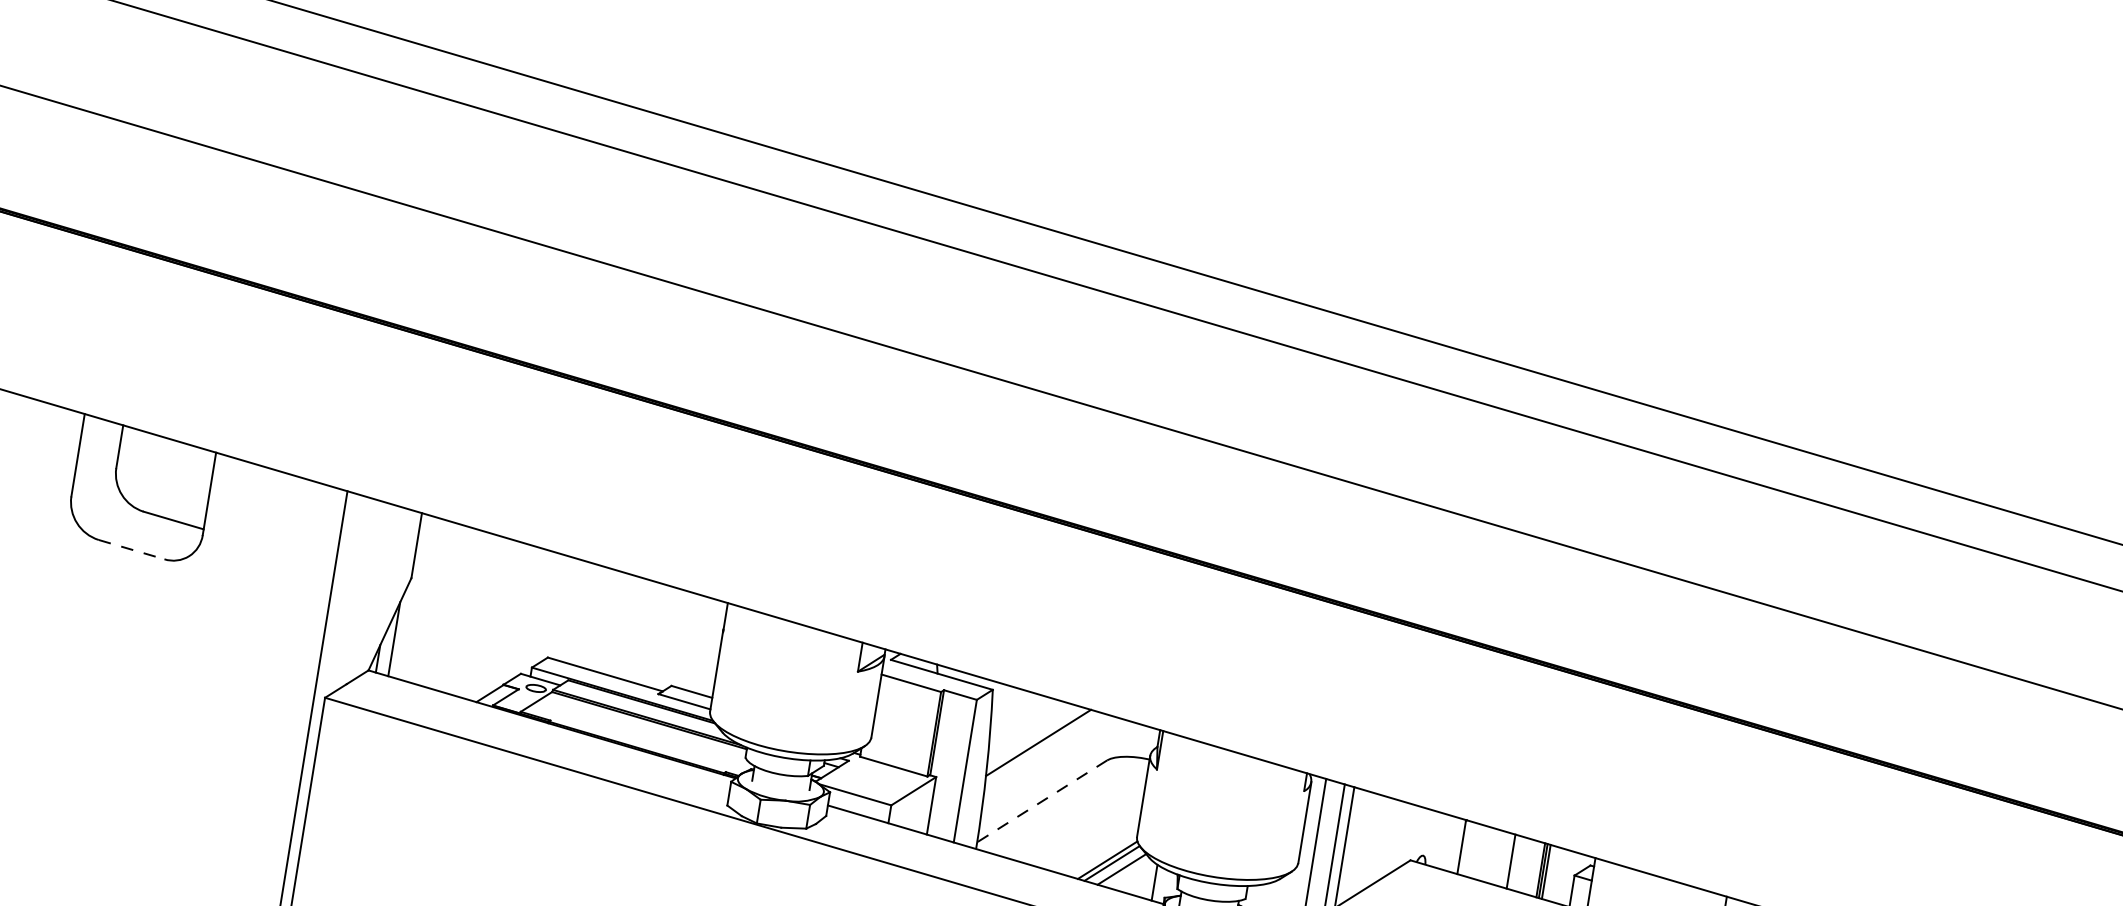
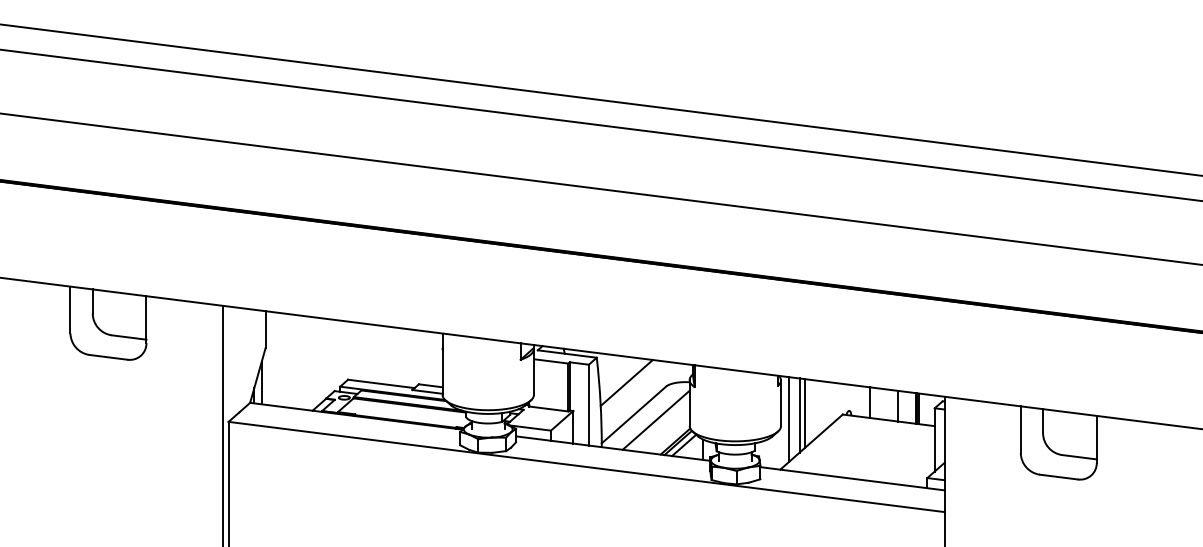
line: (131, 549) -> (108, 357), dashed -> solid
line: (1043, 800) -> (634, 414), dashed -> solid
line: (1078, 815) -> (655, 419), added

